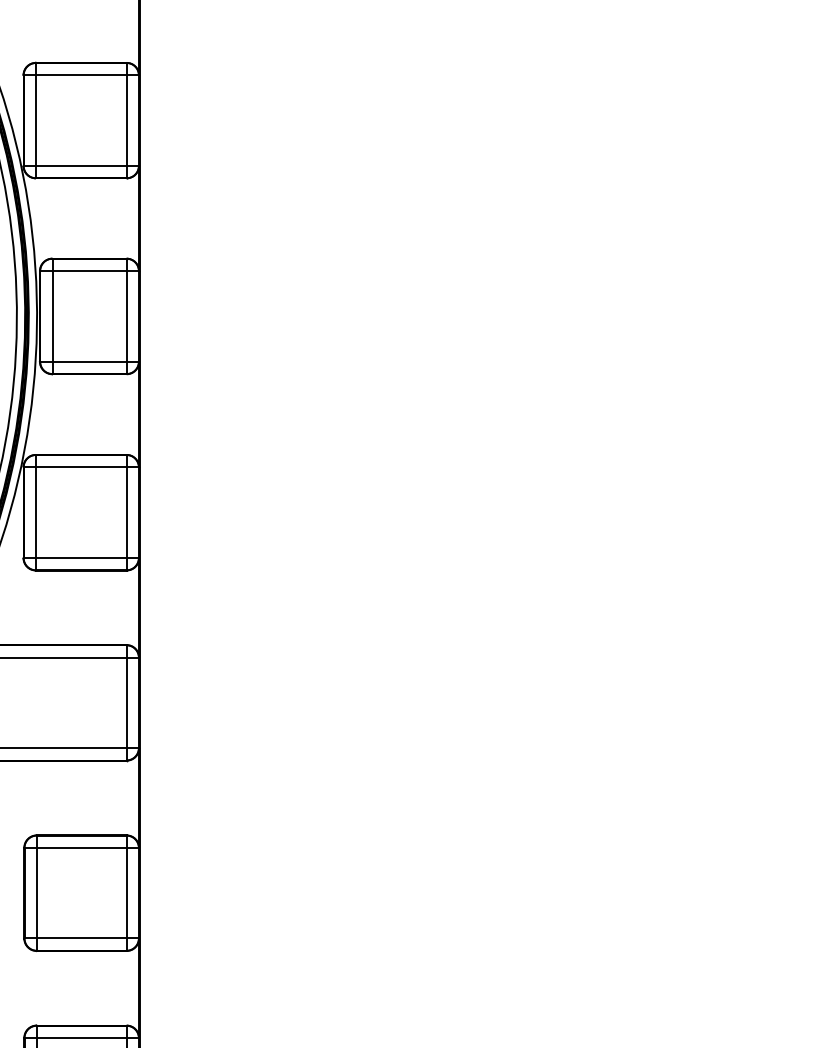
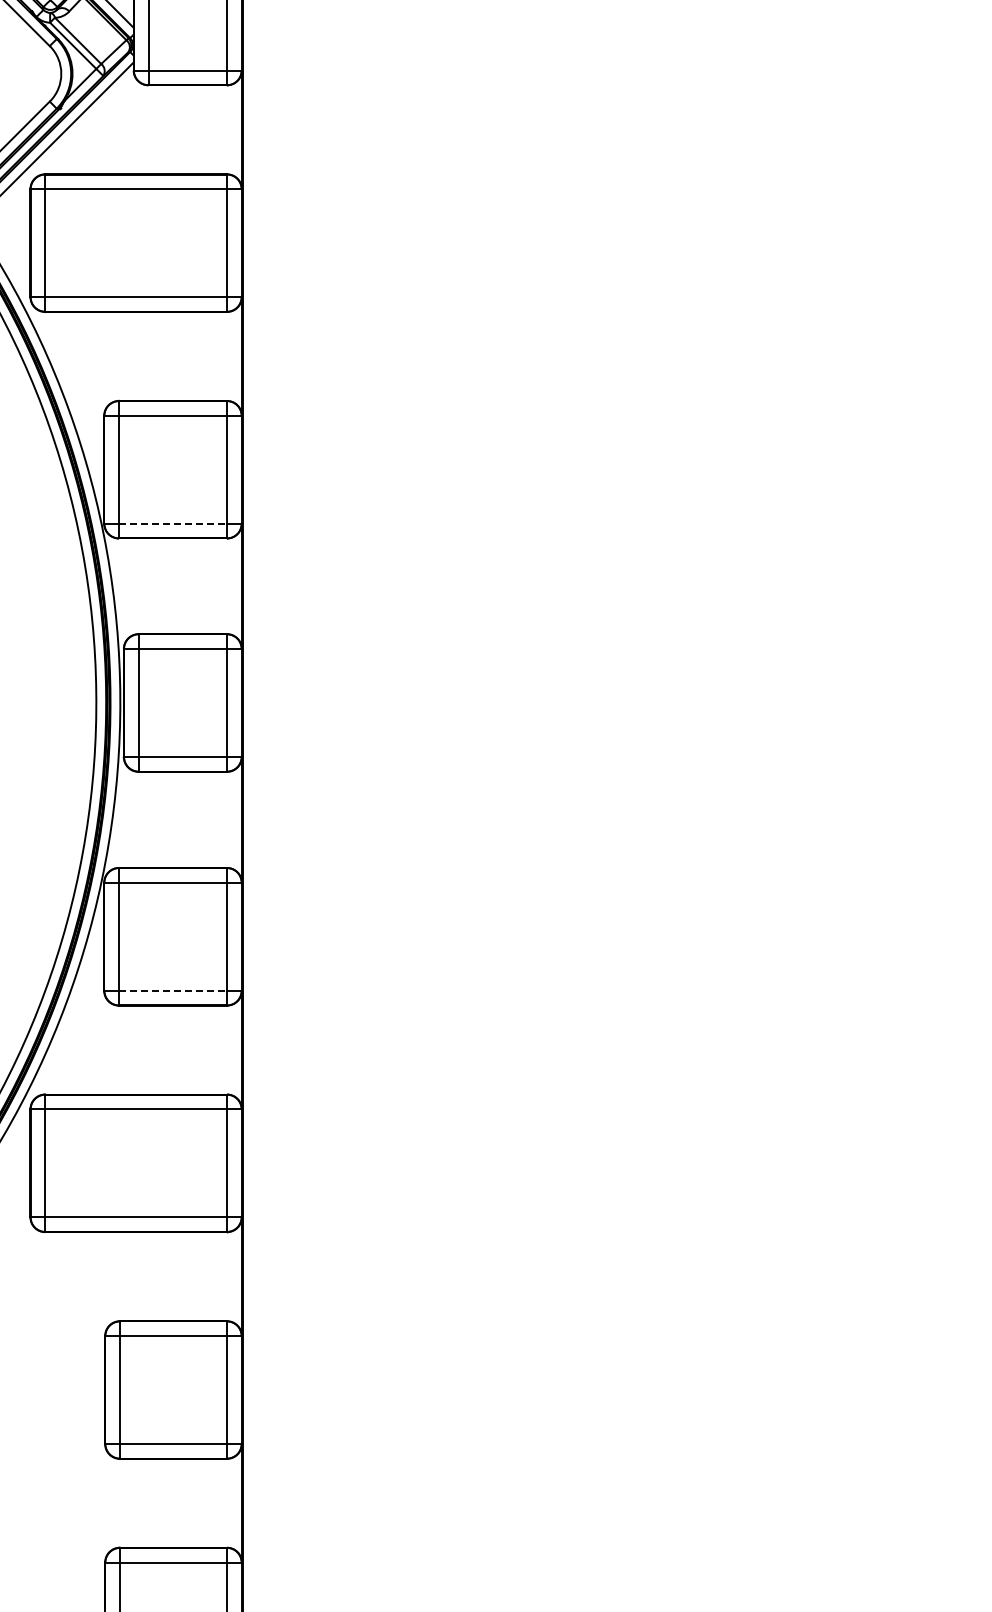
line: (81, 165) -> (173, 523), solid -> dashed
line: (81, 557) -> (173, 990), solid -> dashed

